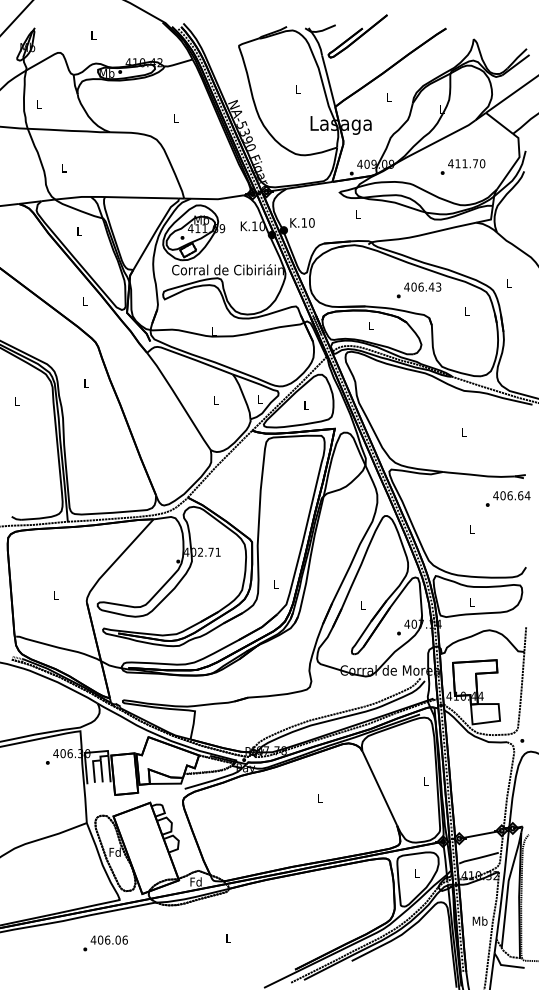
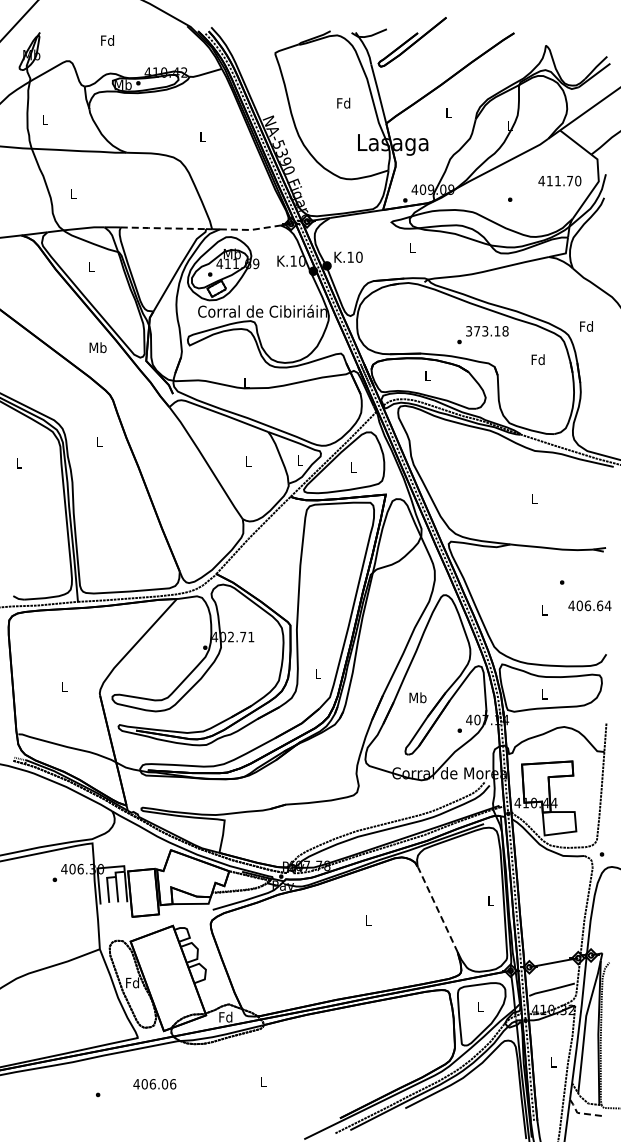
text: (93, 34) -> (107, 40), L -> Fd
text: (298, 88) -> (343, 102), L -> Fd
text: (466, 163) -> (559, 180), moved
line: (142, 197) -> (163, 228), solid -> dashed
line: (218, 199) -> (251, 230), solid -> dashed
text: (508, 282) -> (586, 326), L -> Fd
text: (422, 287) -> (486, 331), 406.43 -> 373.18
text: (84, 301) -> (97, 347), L -> Mb
text: (466, 311) -> (537, 359), L -> Fd
text: (511, 495) -> (589, 605), moved
text: (362, 604) -> (417, 697), L -> Mb
line: (379, 787) -> (437, 908), solid -> dashed
text: (479, 920) -> (552, 1061), Mb -> L
text: (109, 940) -> (154, 1084), moved
line: (505, 965) -> (582, 1113), solid -> dashed

